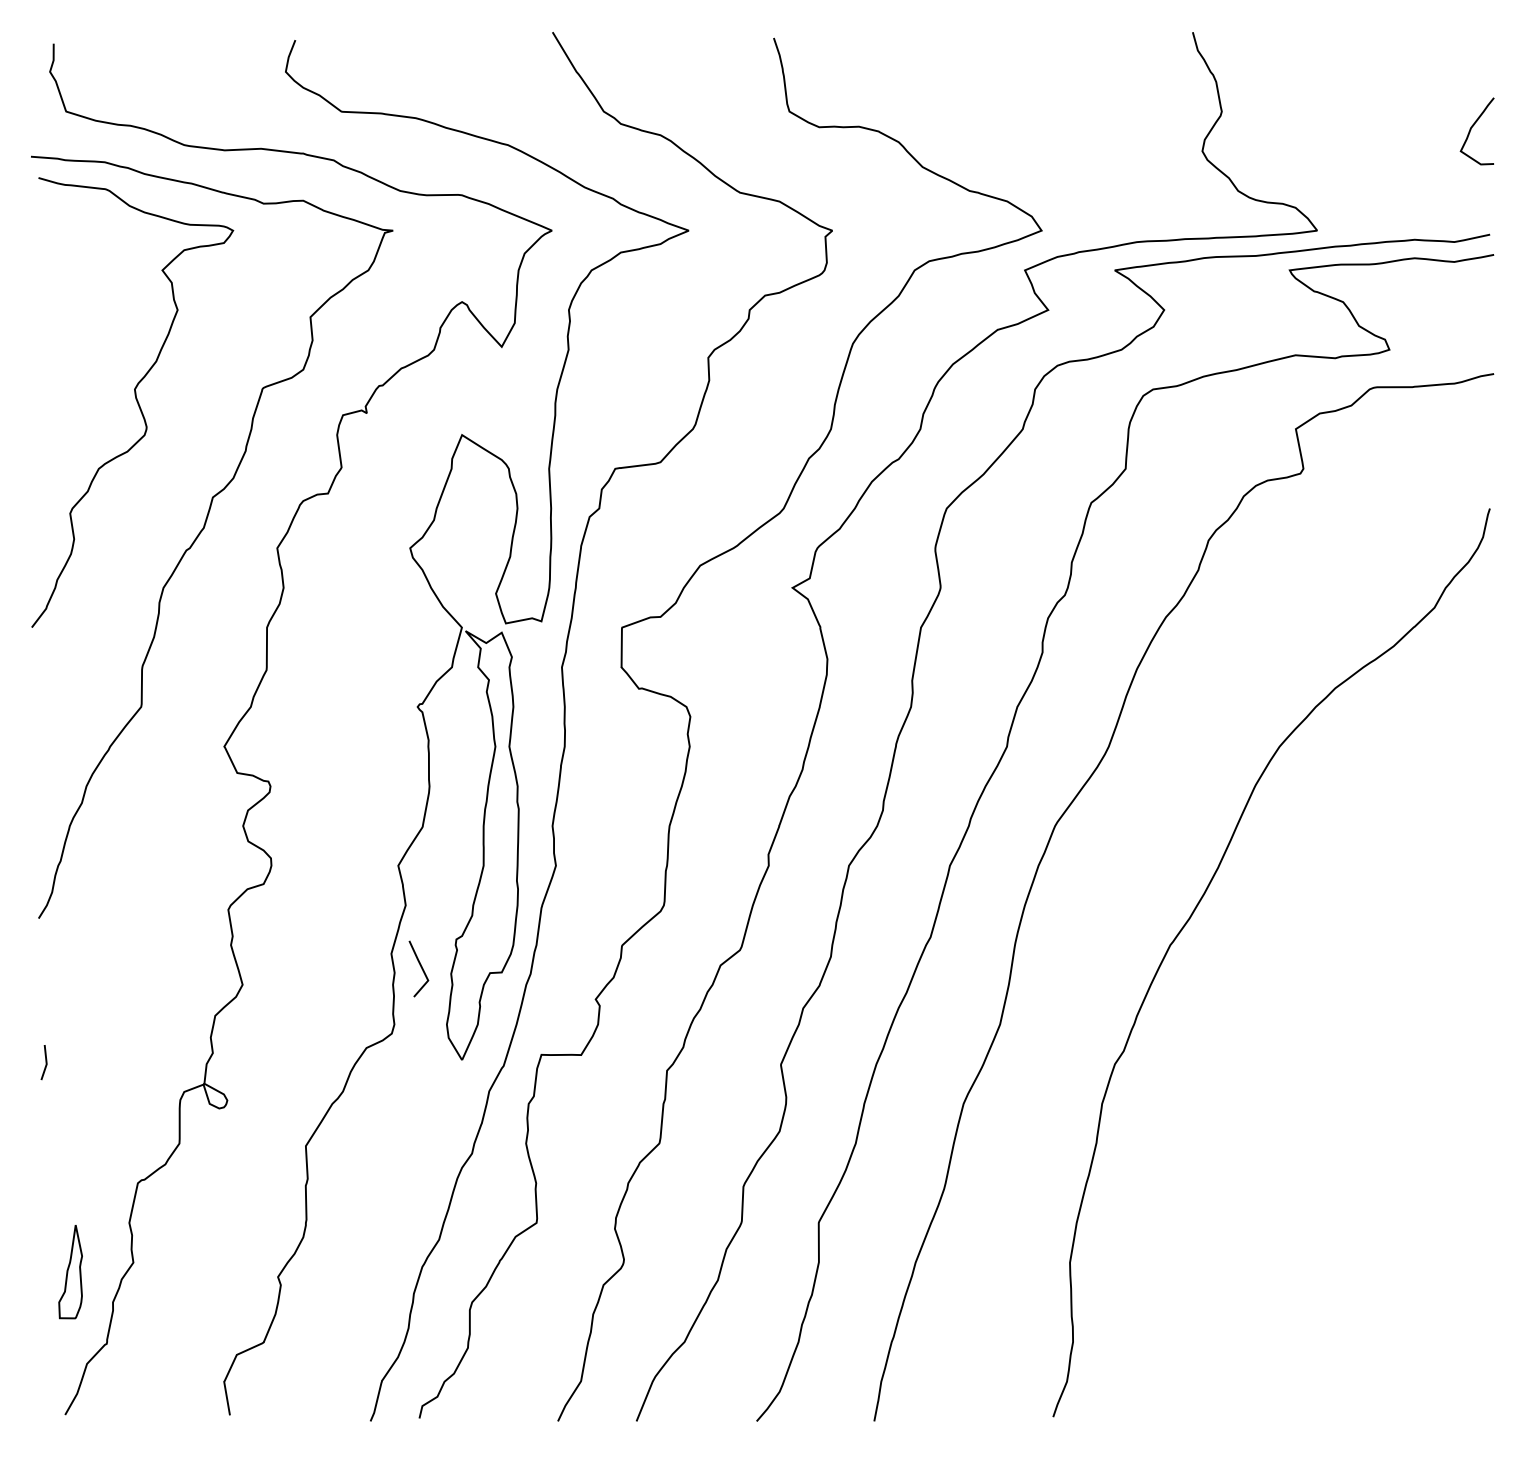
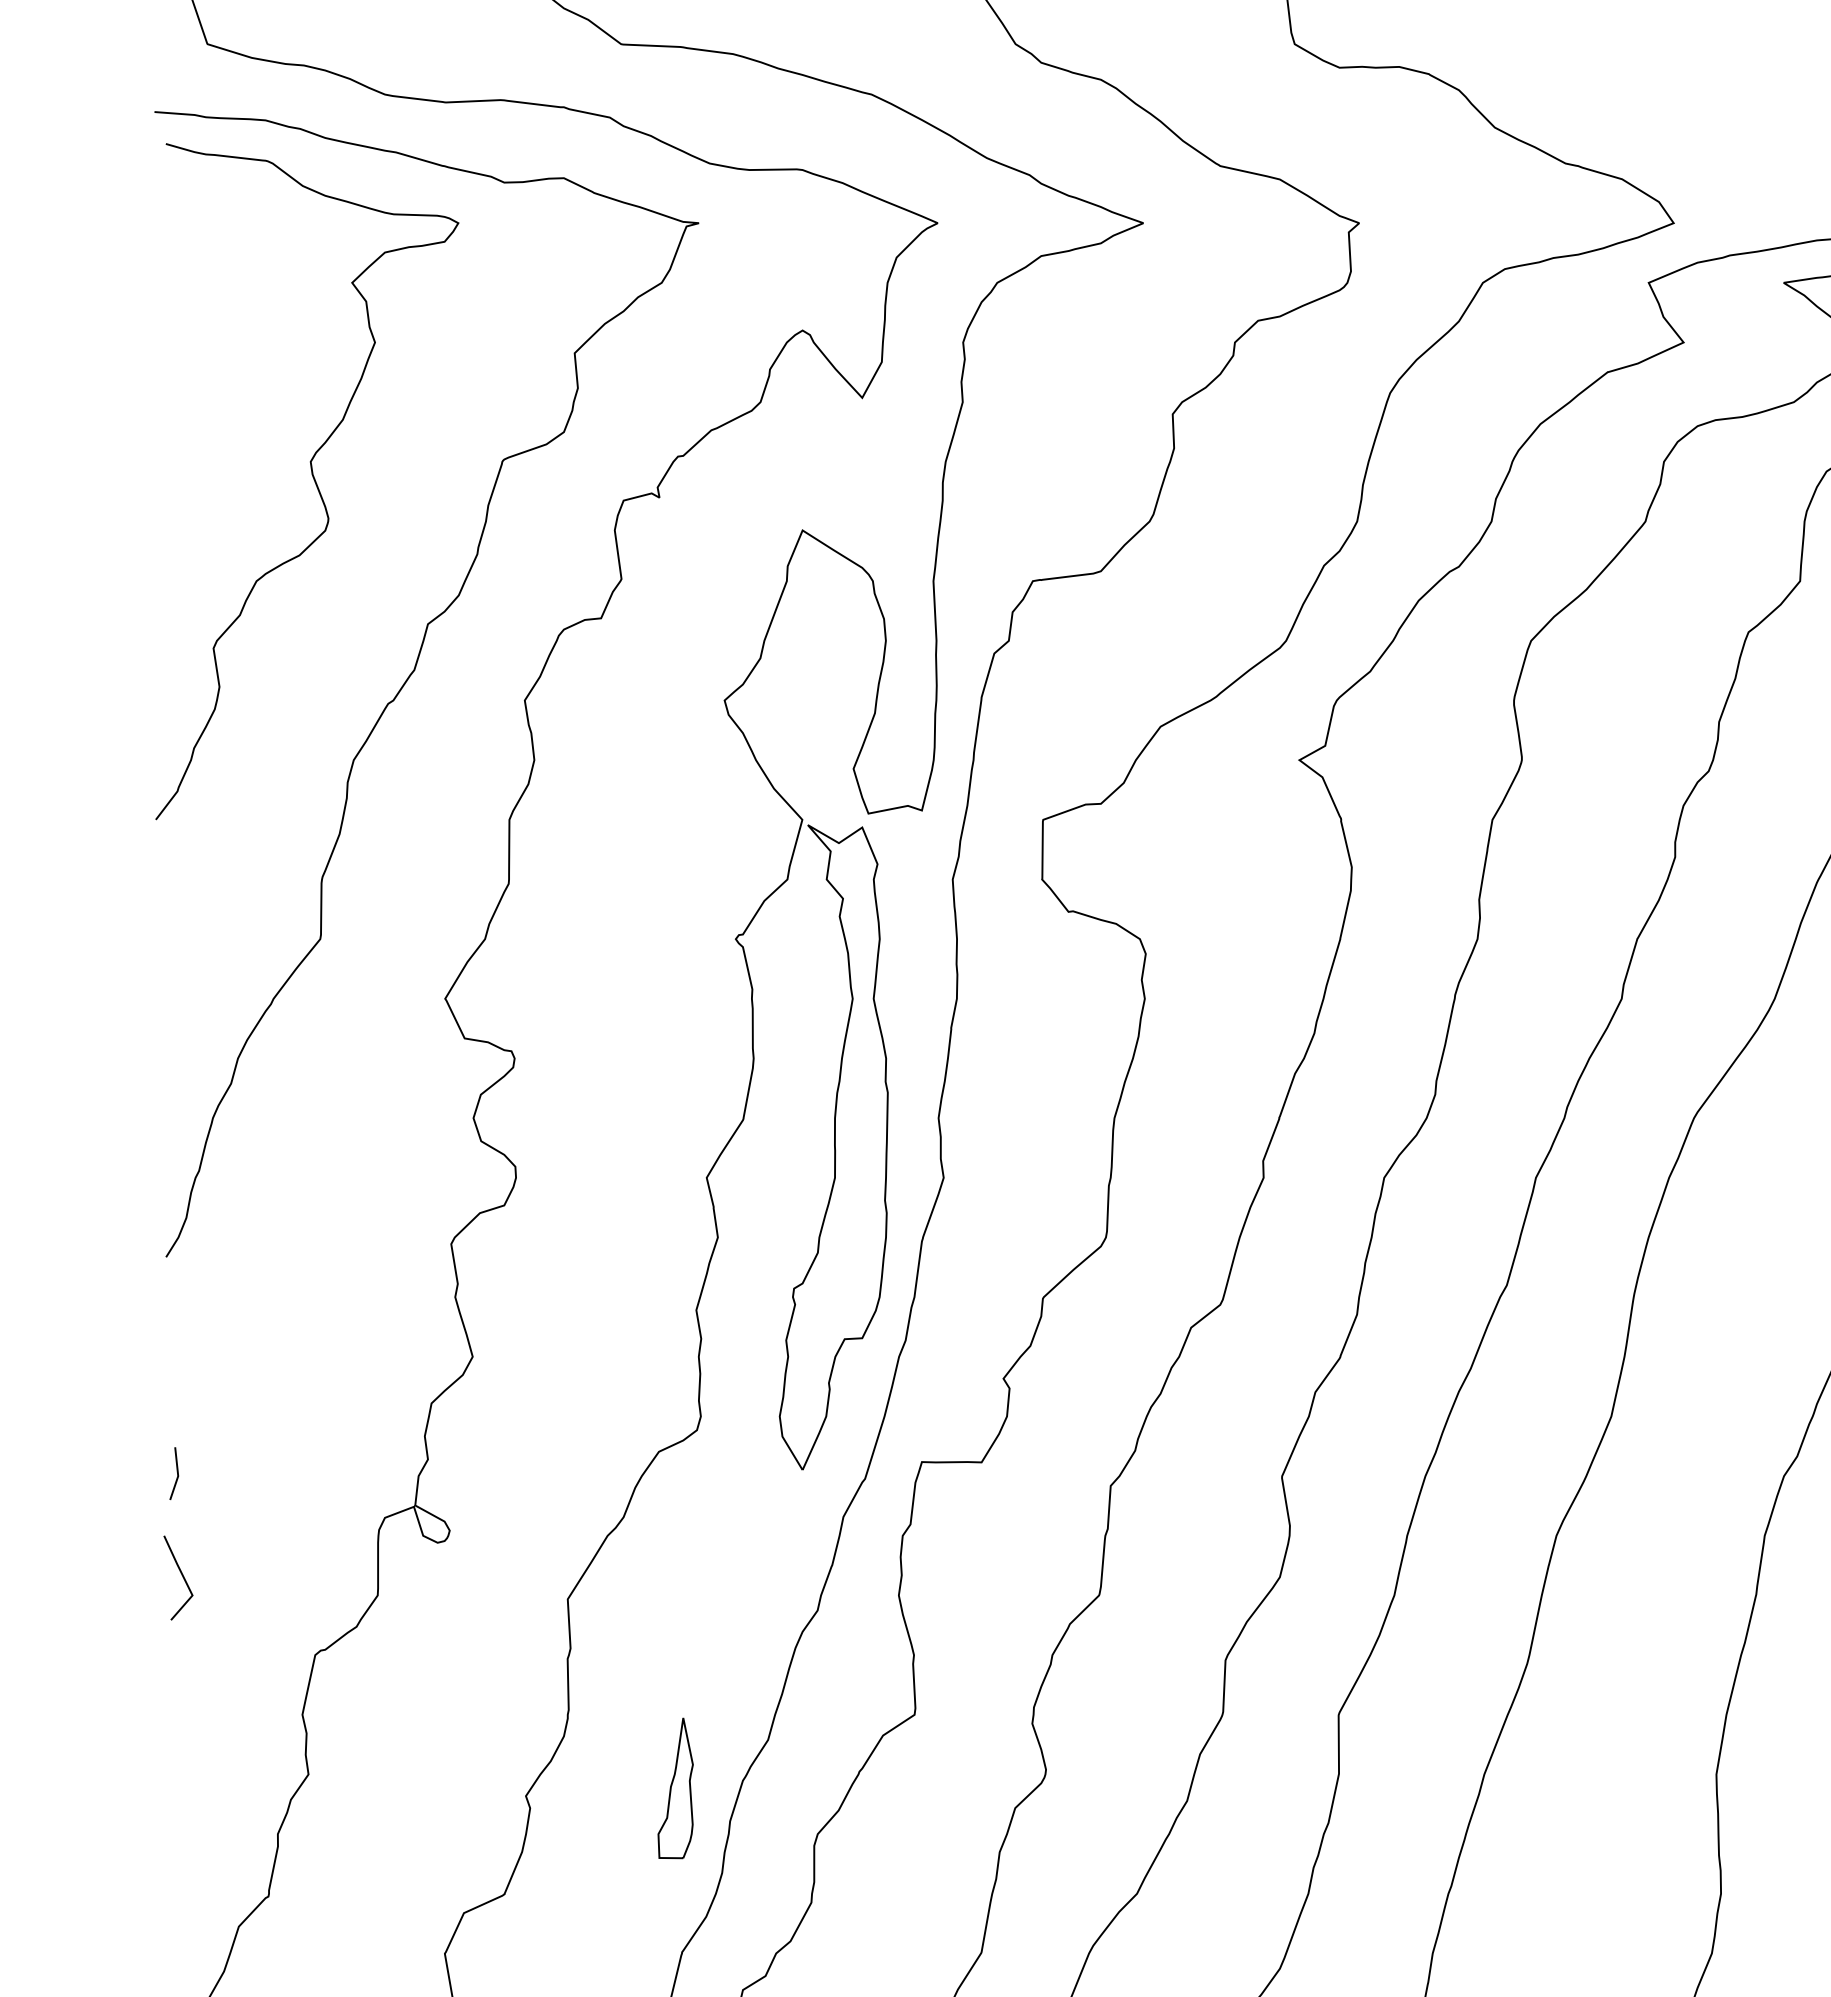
line: (420, 967) -> (180, 1575), moved
part: (70, 1272) -> (675, 1789), moved

